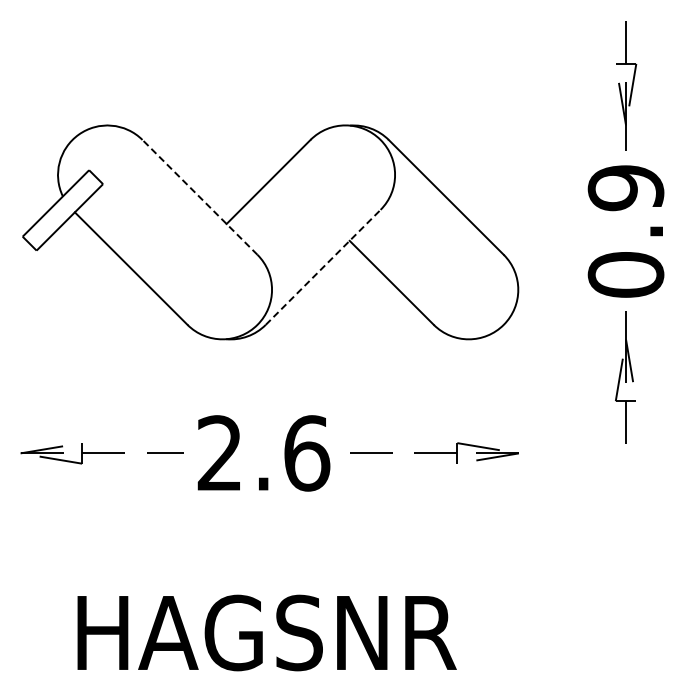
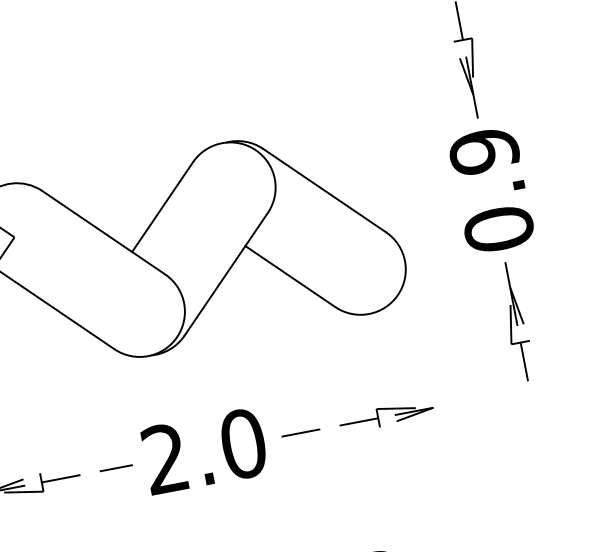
line: (199, 197) -> (103, 232), dashed -> solid
line: (323, 267) -> (226, 274), dashed -> solid
text: (307, 453) -> (243, 443), 2.6 -> 2.0

